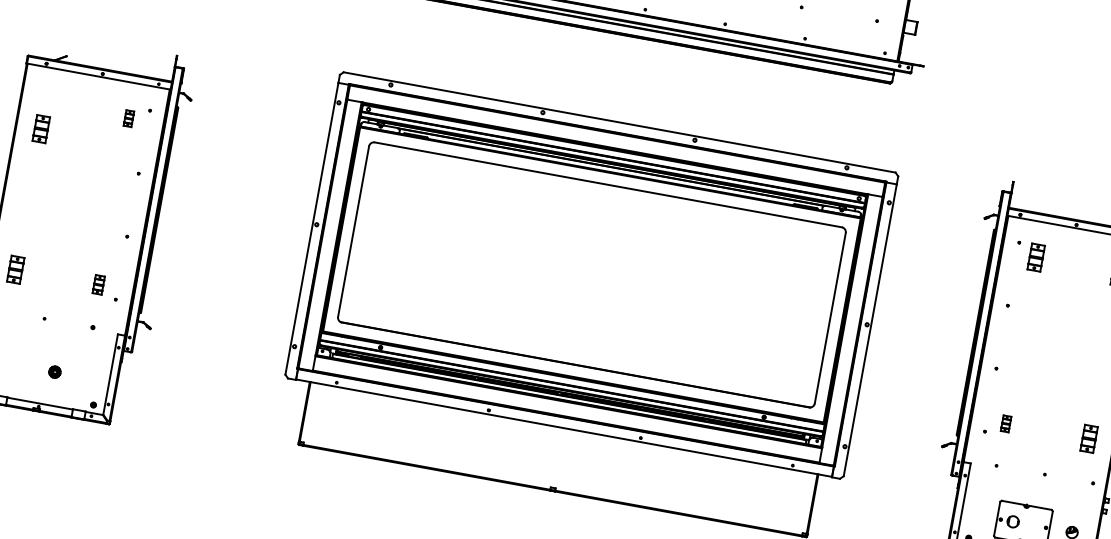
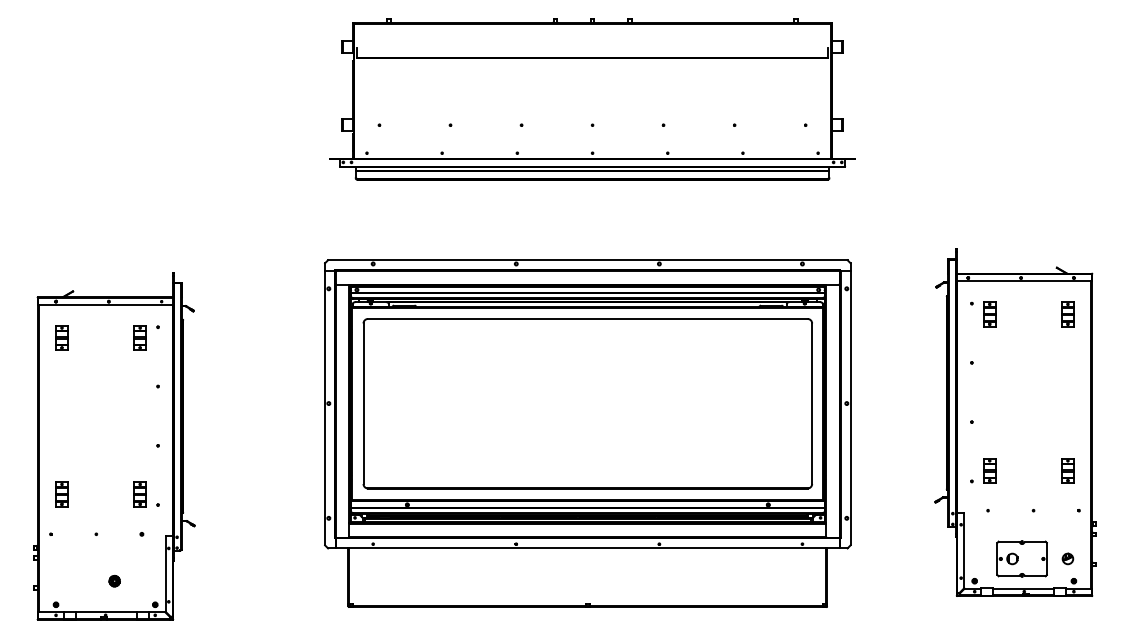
part: (128, 117) -> (139, 337), size x1.67
part: (40, 128) -> (61, 337), moved
part: (98, 284) -> (139, 494), size x1.43
part: (1005, 423) -> (989, 470), size x1.67

